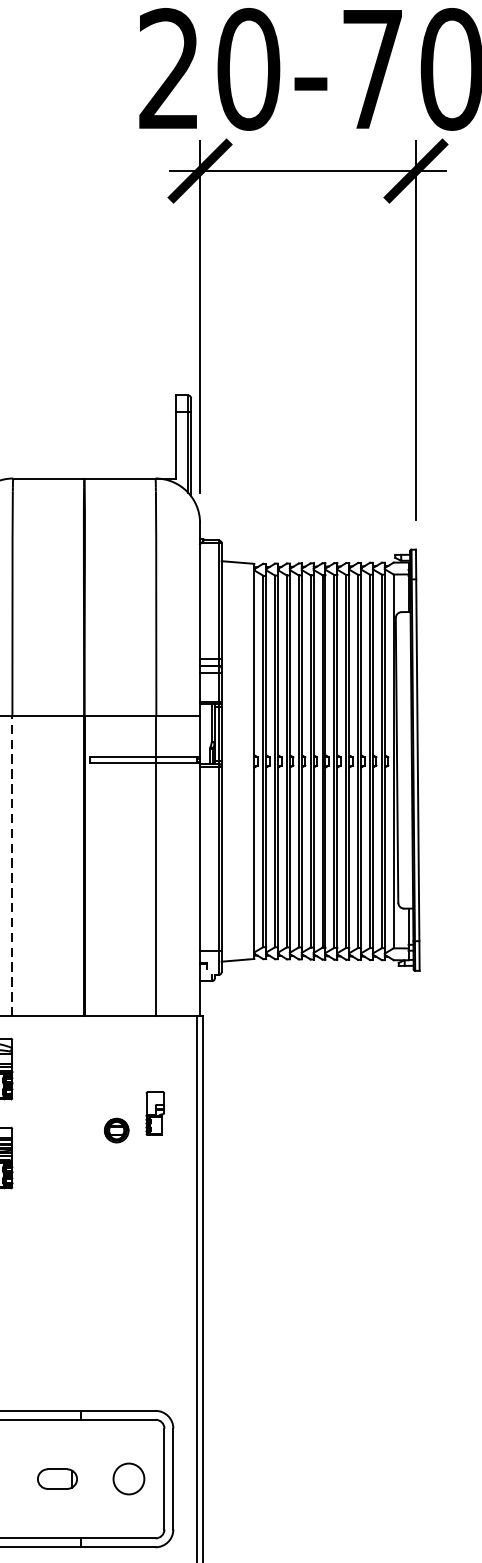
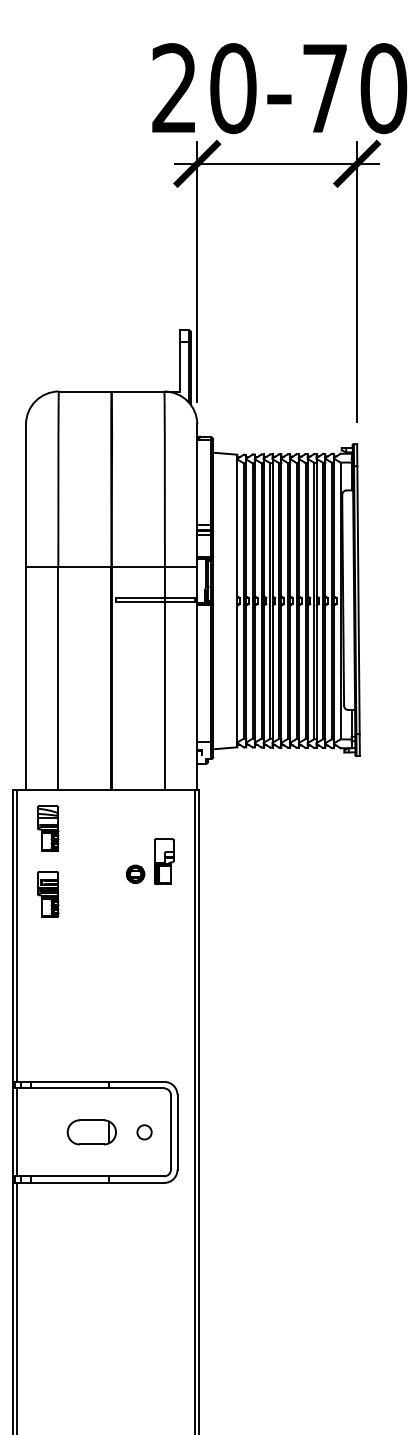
line: (12, 866) -> (58, 678), dashed -> solid
part: (154, 1113) -> (163, 861), size x1.43
part: (57, 1479) -> (91, 1132), size x1.67
circle: (128, 1479) -> (144, 1132), size x0.62

